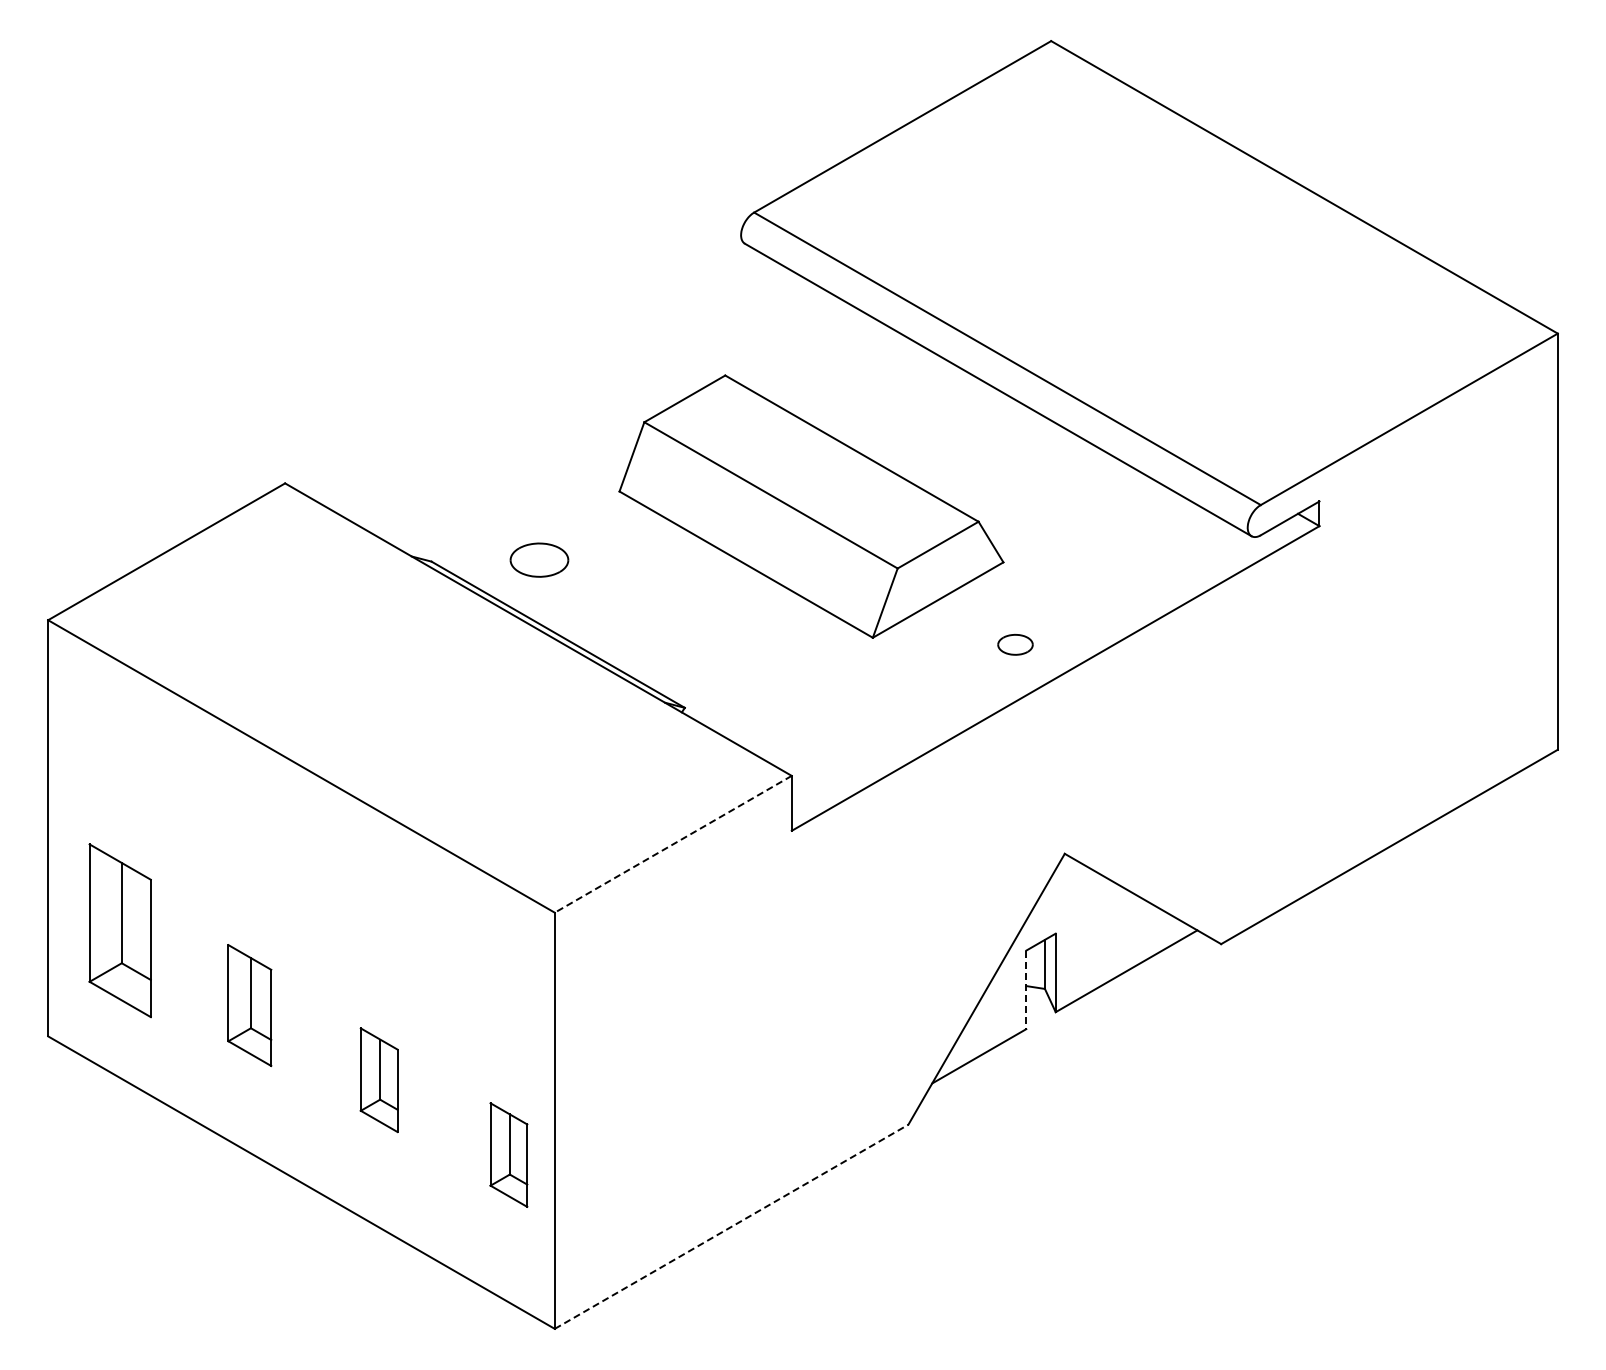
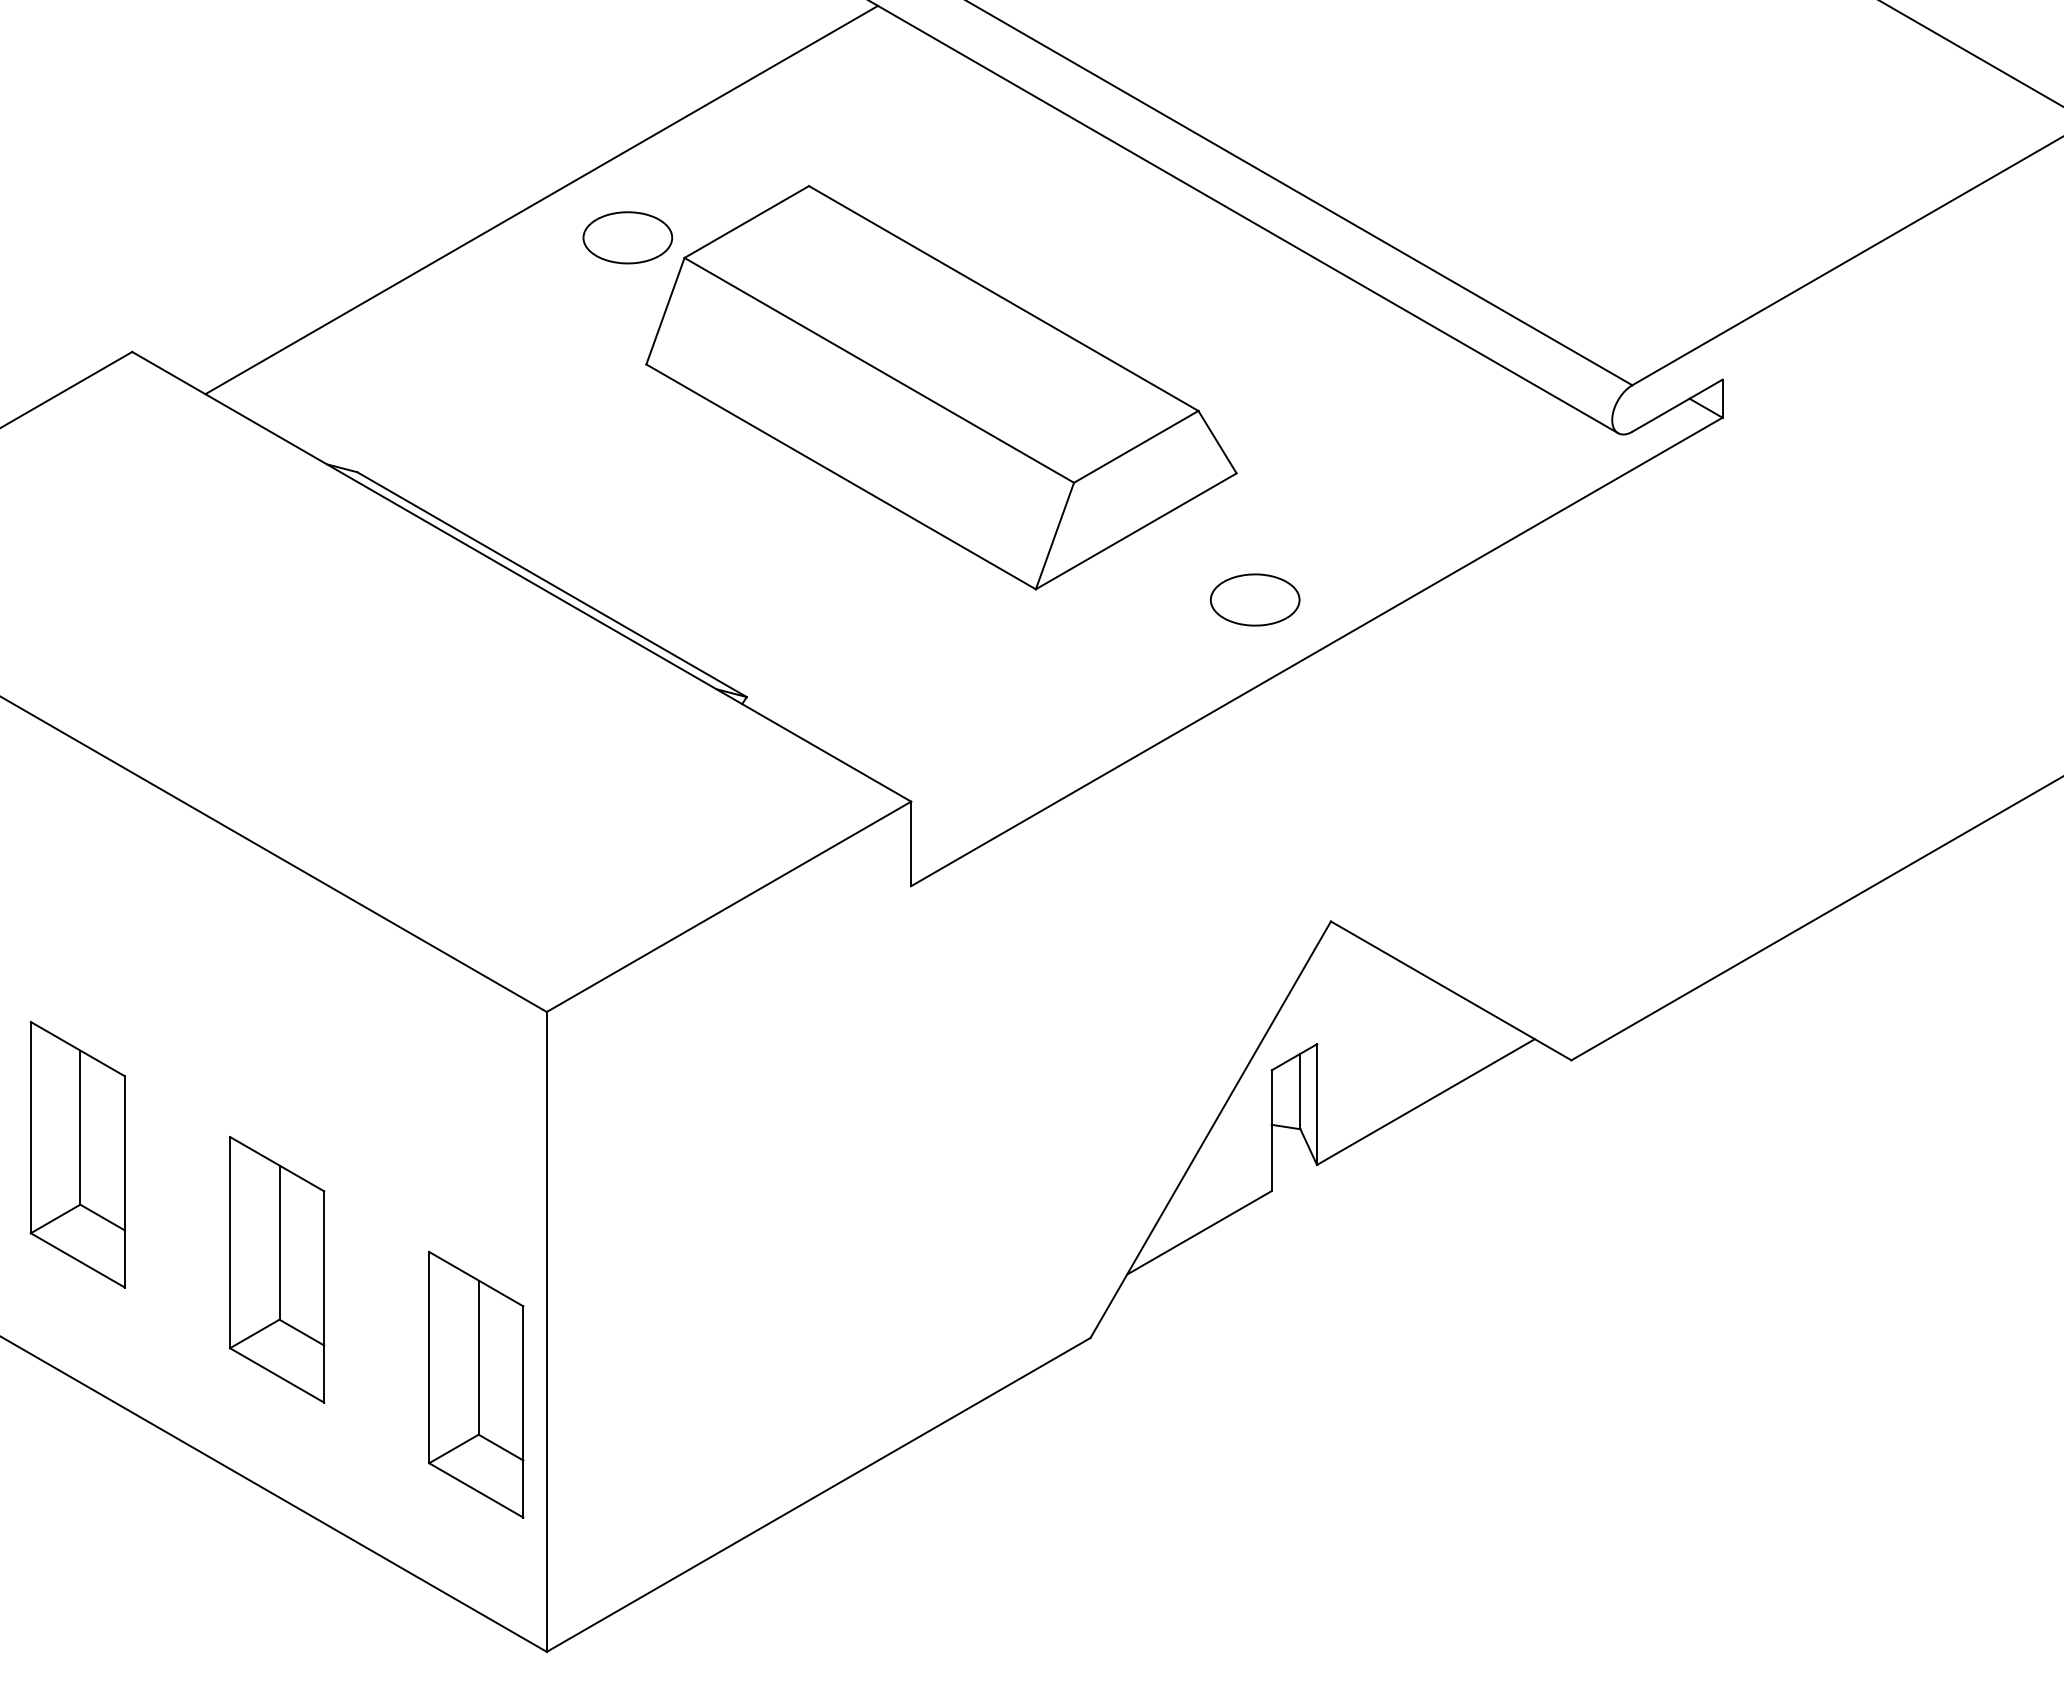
line: (551, 384) -> (541, 199), added
part: (539, 559) -> (627, 236), moved
part: (1015, 644) -> (1255, 599), size x1.67
line: (673, 844) -> (729, 907), dashed -> solid
line: (1026, 990) -> (1272, 1131), dashed -> solid
part: (249, 1005) -> (77, 1154), size x1.43
part: (378, 1079) -> (275, 1268), size x1.67
part: (508, 1154) -> (475, 1383), size x1.67
line: (732, 1226) -> (820, 1494), dashed -> solid

